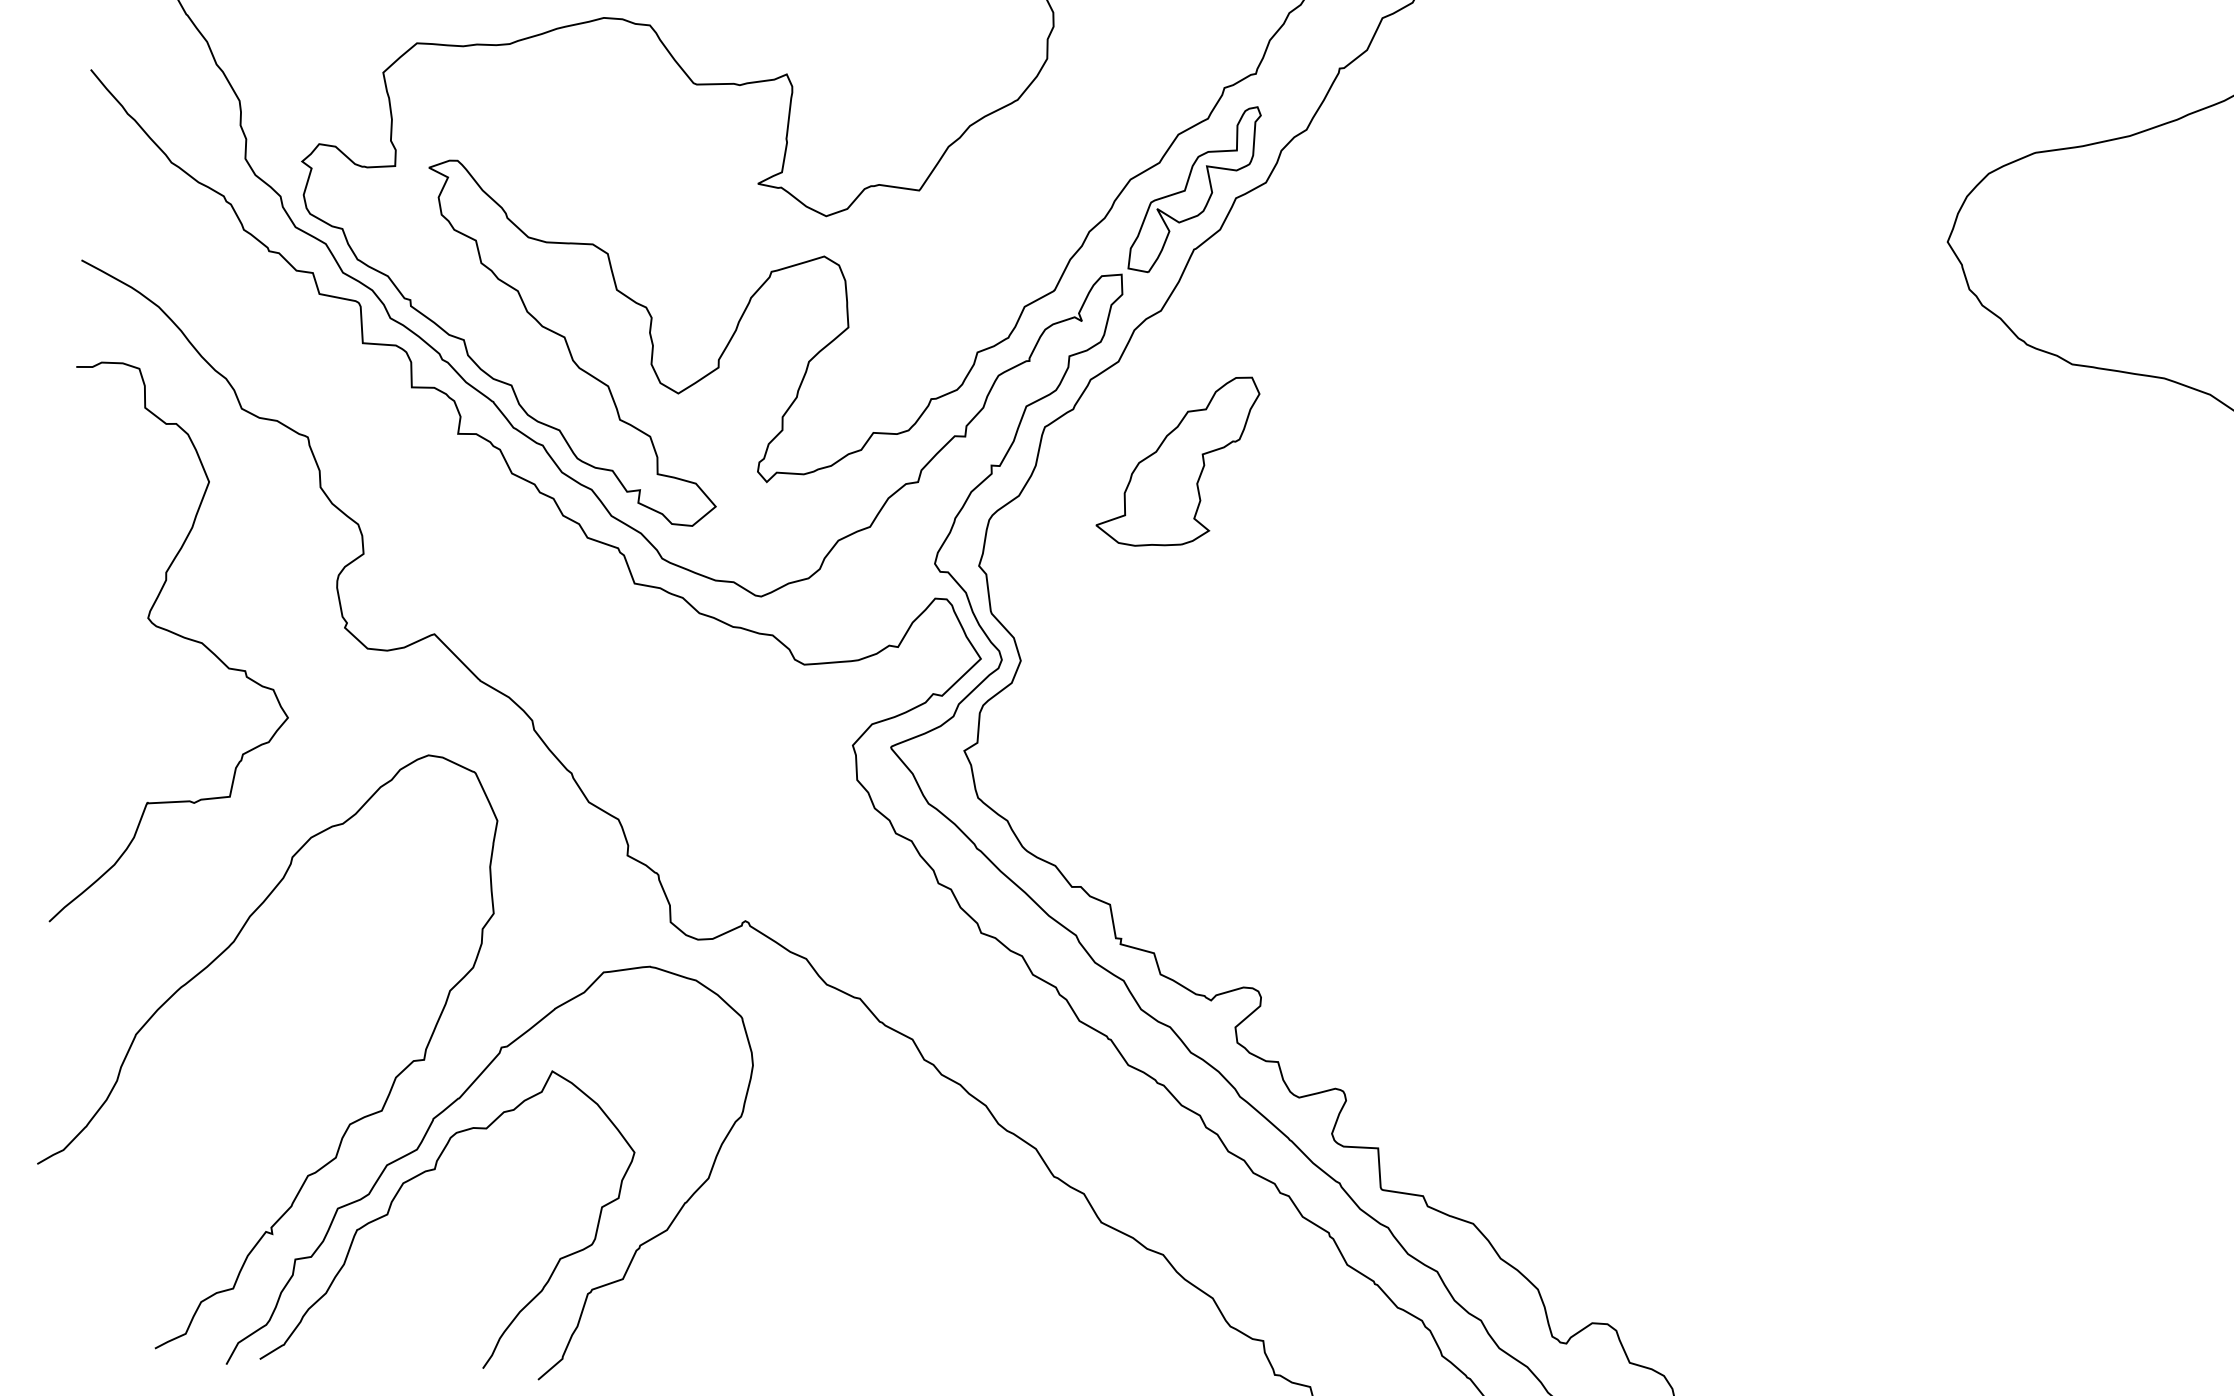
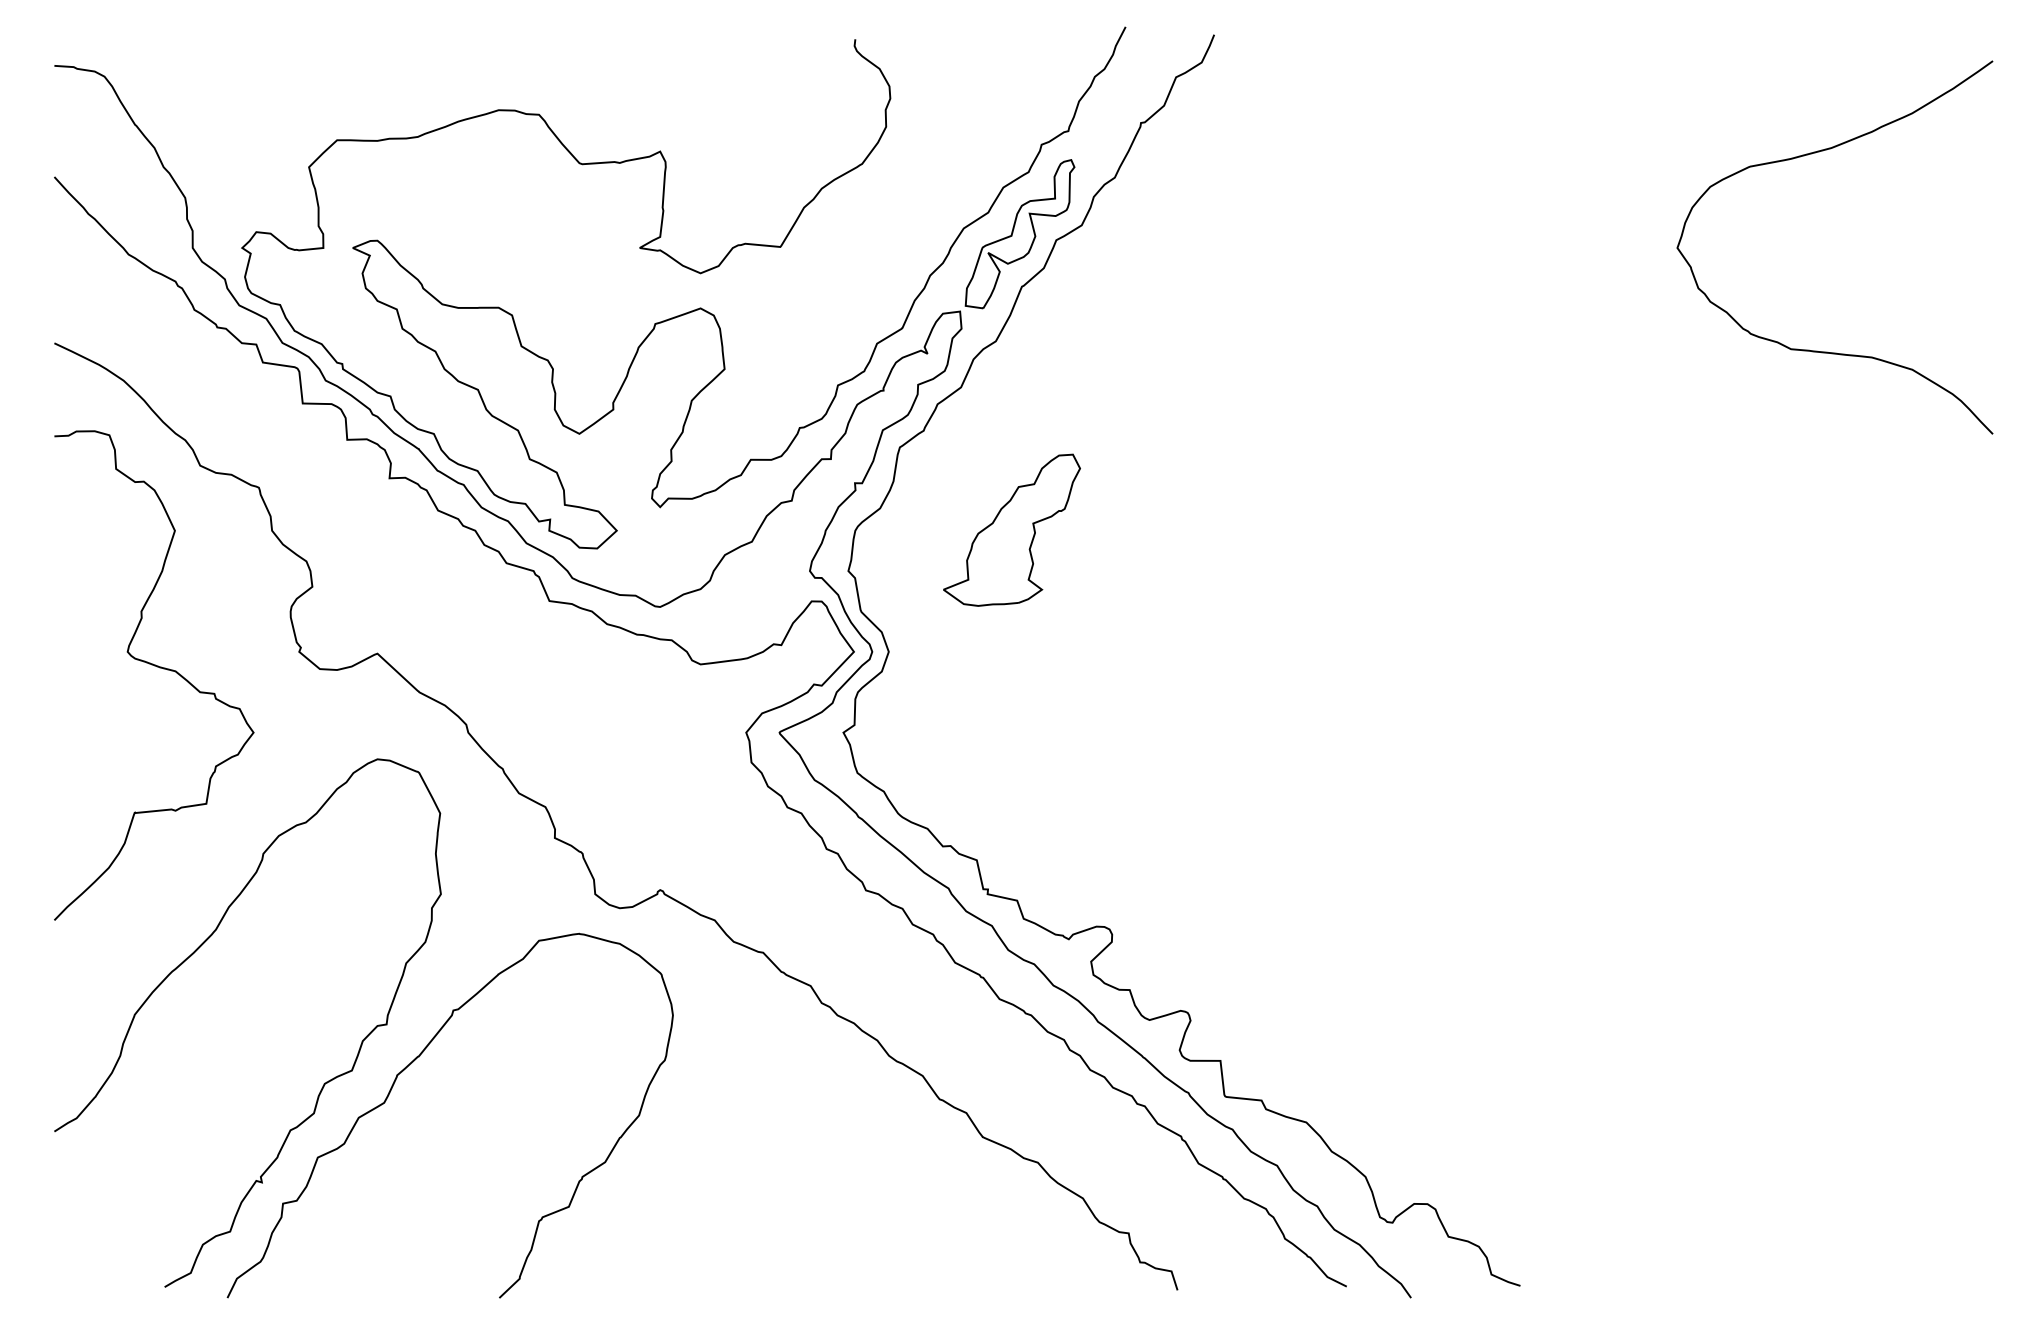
part: (1177, 460) -> (1011, 529), moved
curve: (434, 1170) -> (400, 1120), removed

